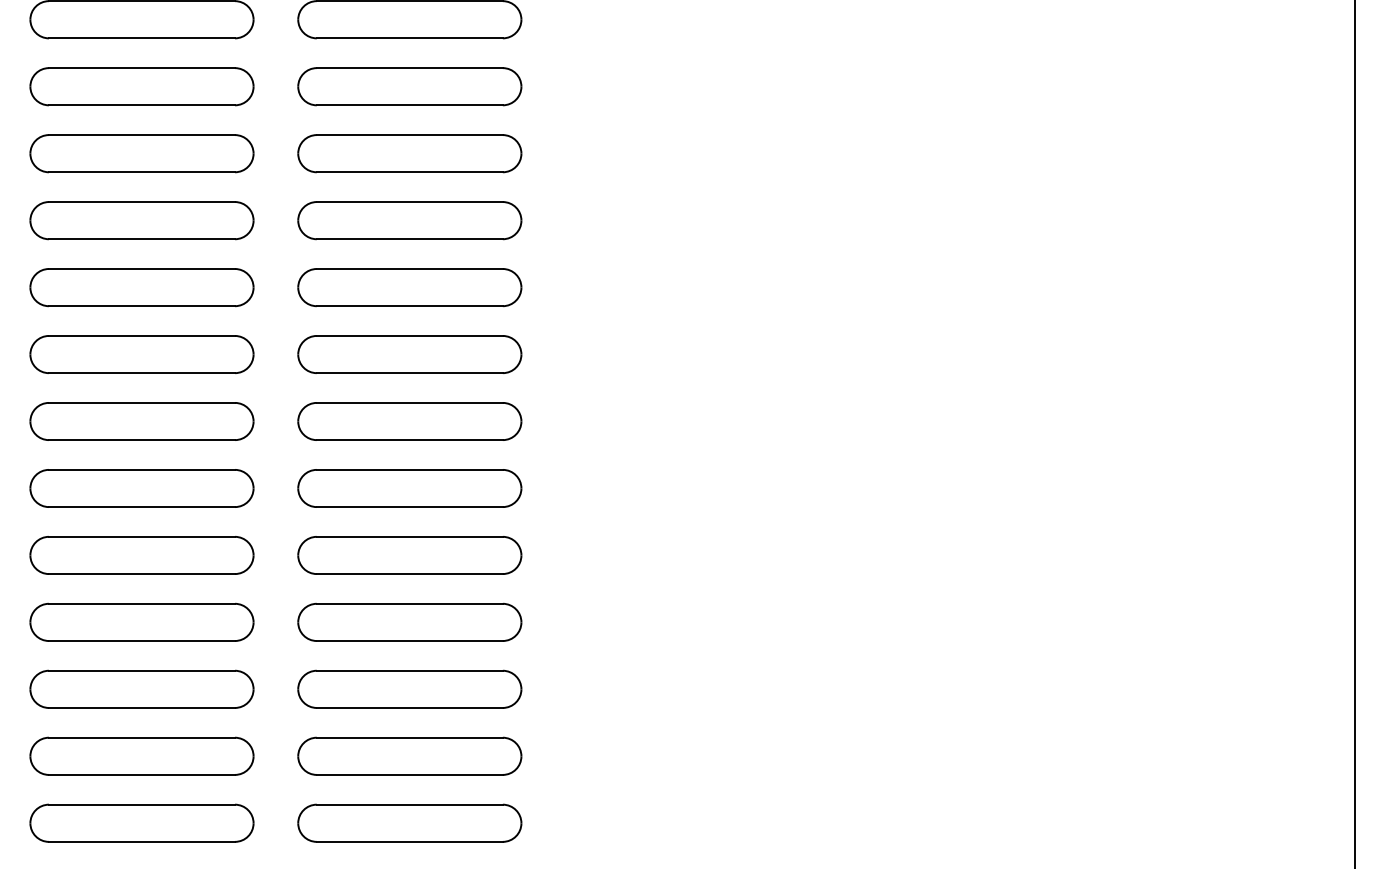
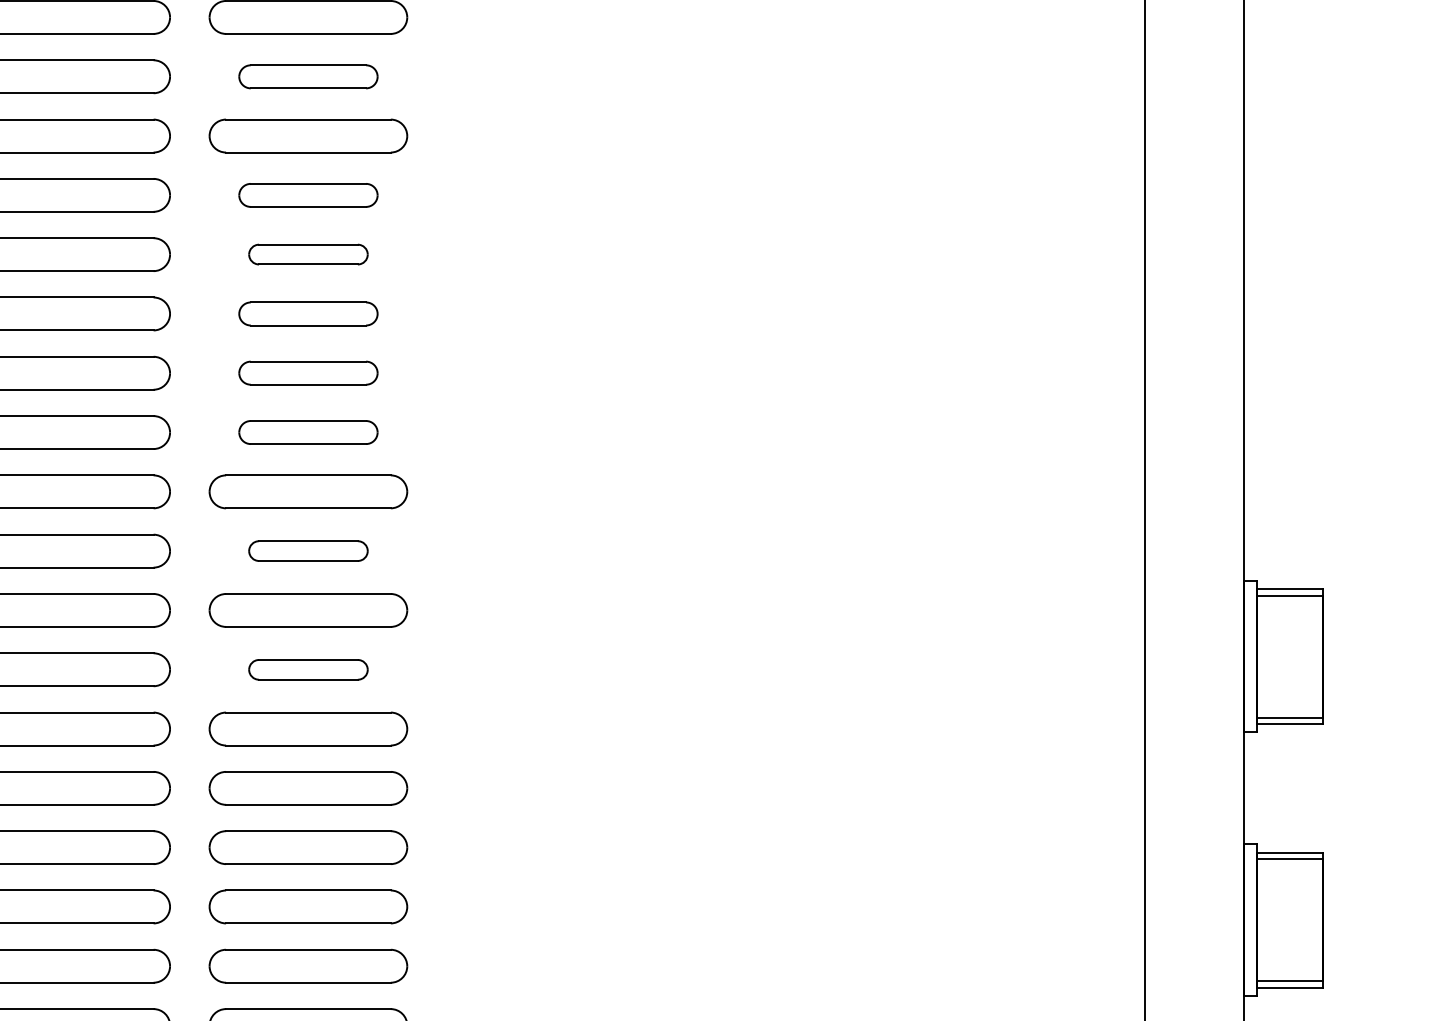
part: (409, 86) -> (308, 76), size x0.7
part: (409, 220) -> (308, 195), size x0.7
part: (409, 287) -> (308, 254), size x0.6
part: (409, 354) -> (308, 313), size x0.7
part: (409, 420) -> (308, 372), size x0.7
part: (409, 488) -> (308, 432), size x0.7
part: (409, 621) -> (308, 550), size x0.6
part: (409, 756) -> (308, 669), size x0.6

